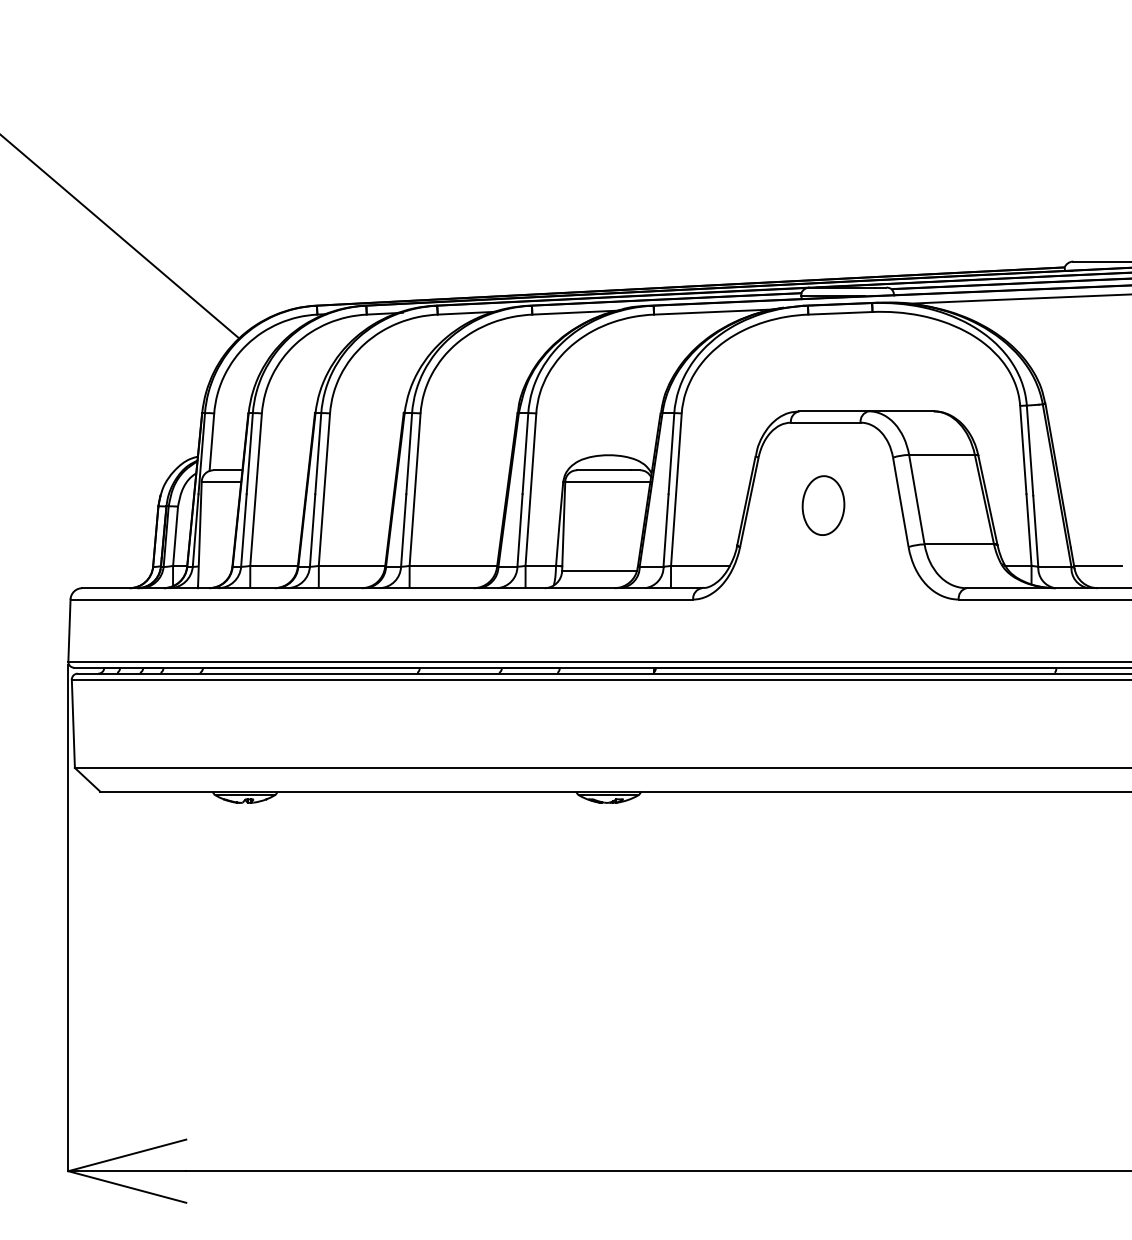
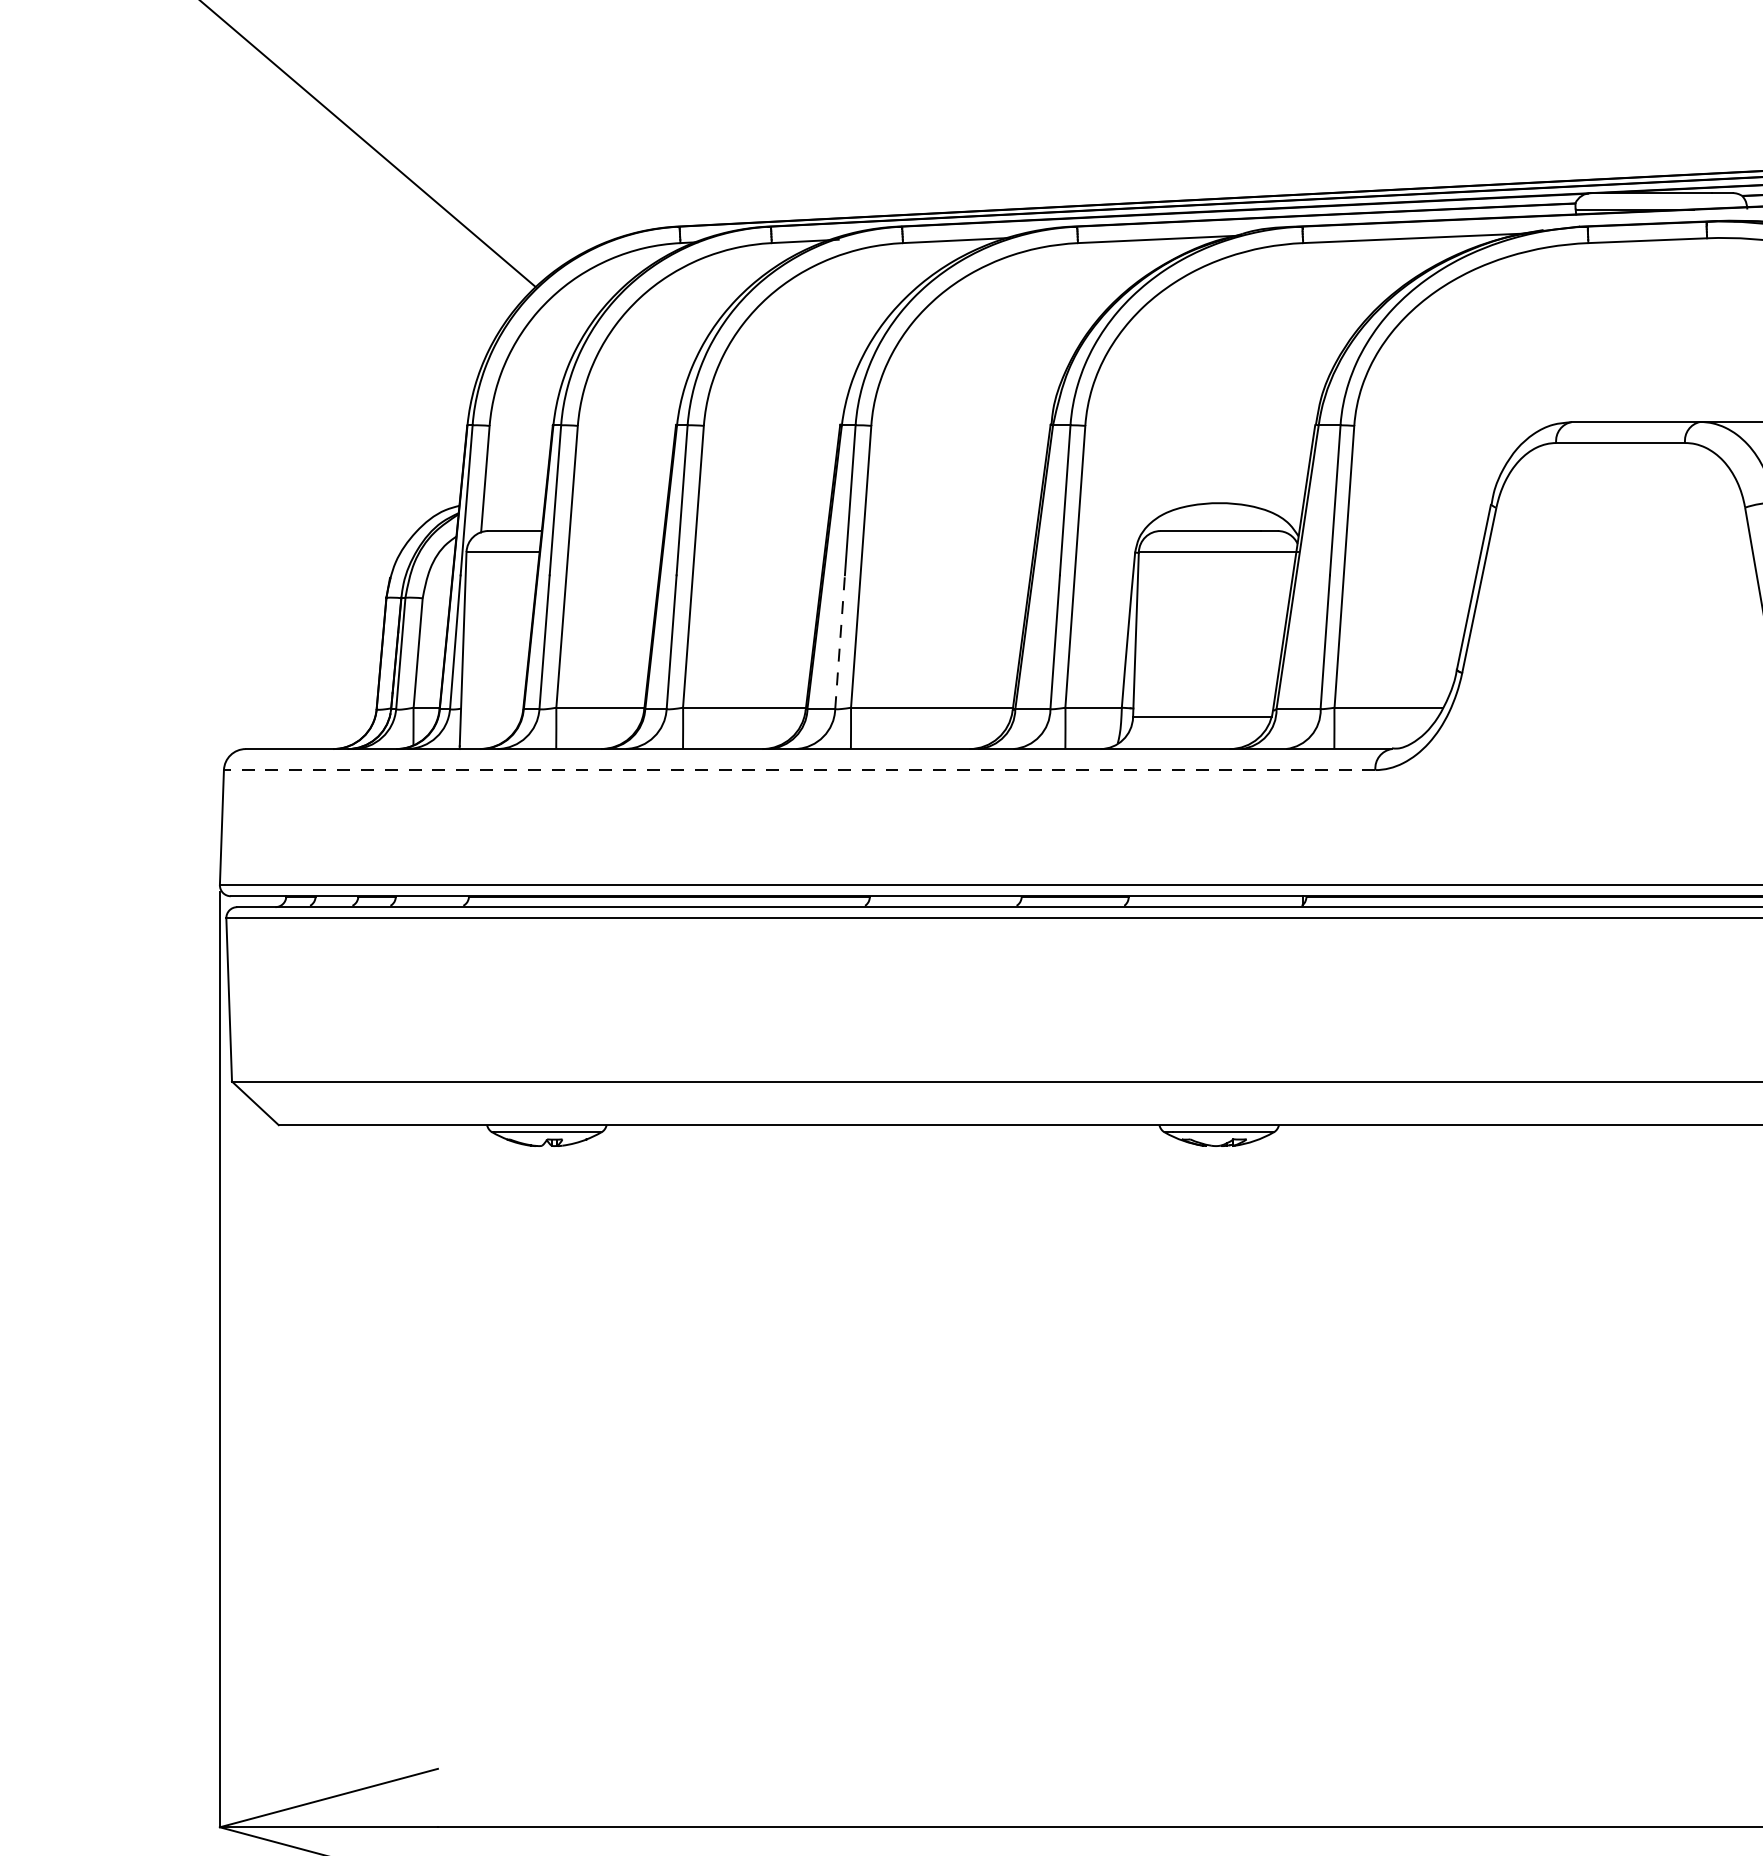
part: (823, 505) -> (1616, 596), removed
line: (403, 529) -> (839, 640), solid -> dashed
line: (381, 599) -> (799, 769), solid -> dashed

